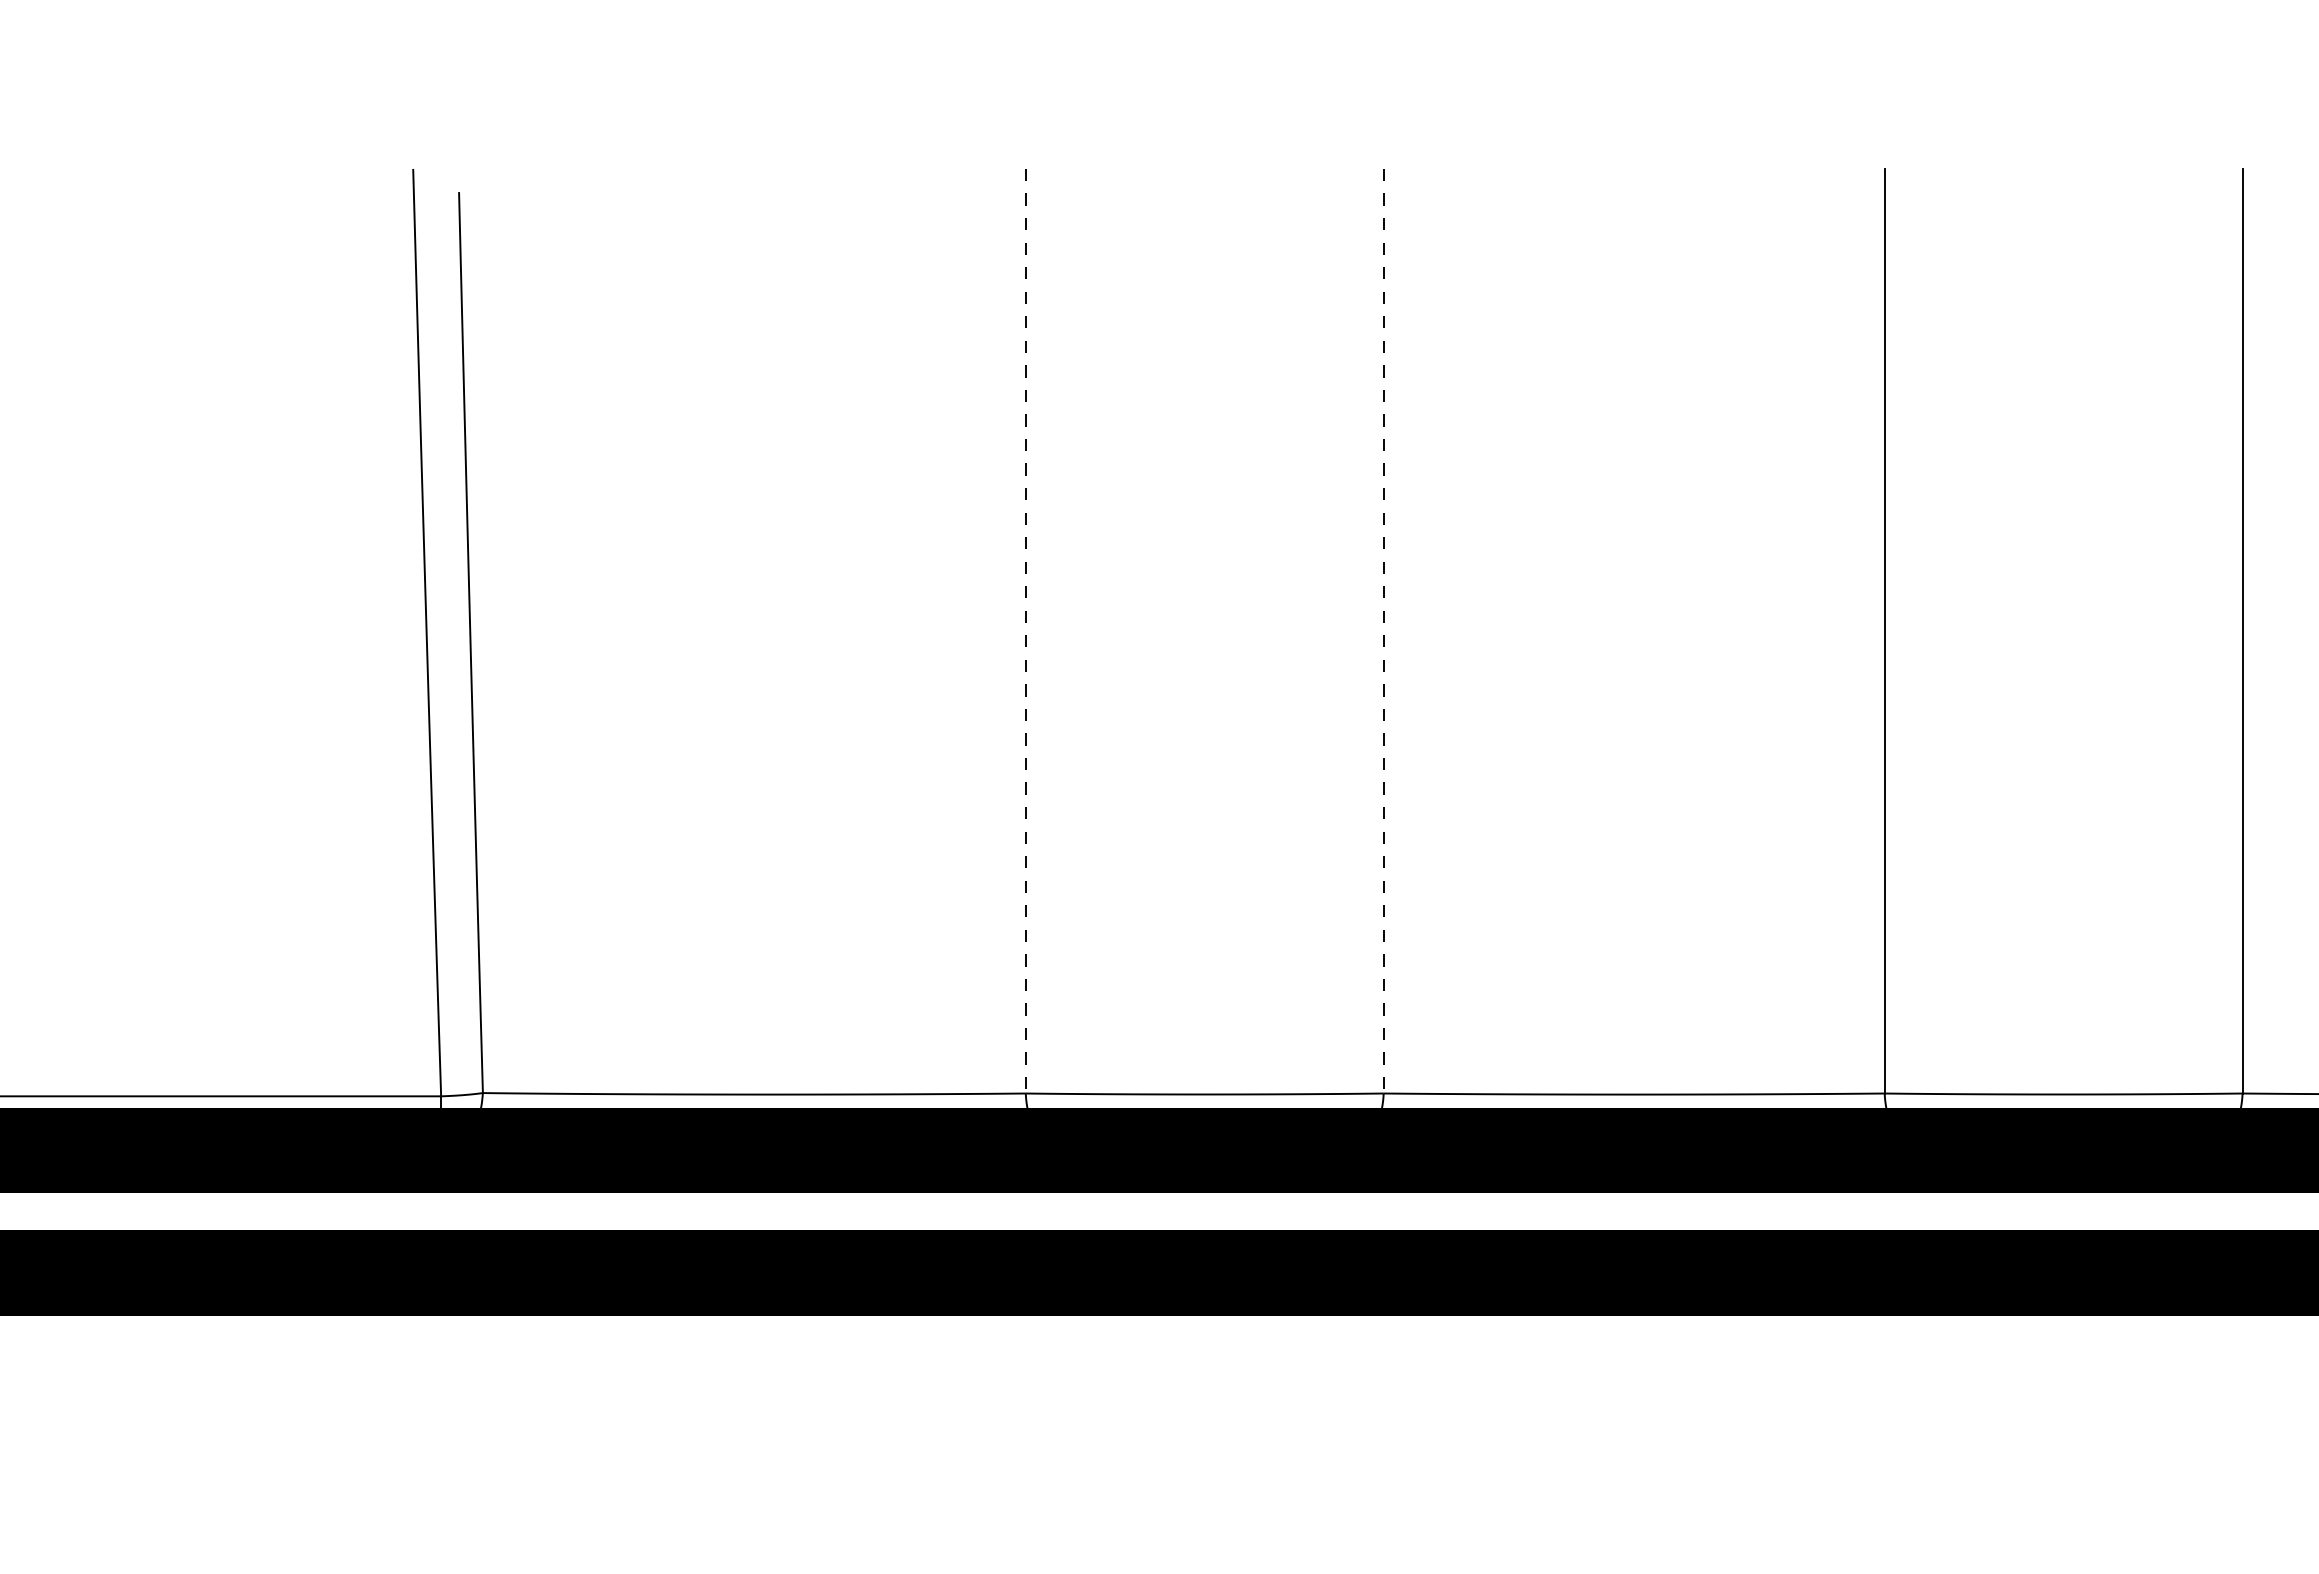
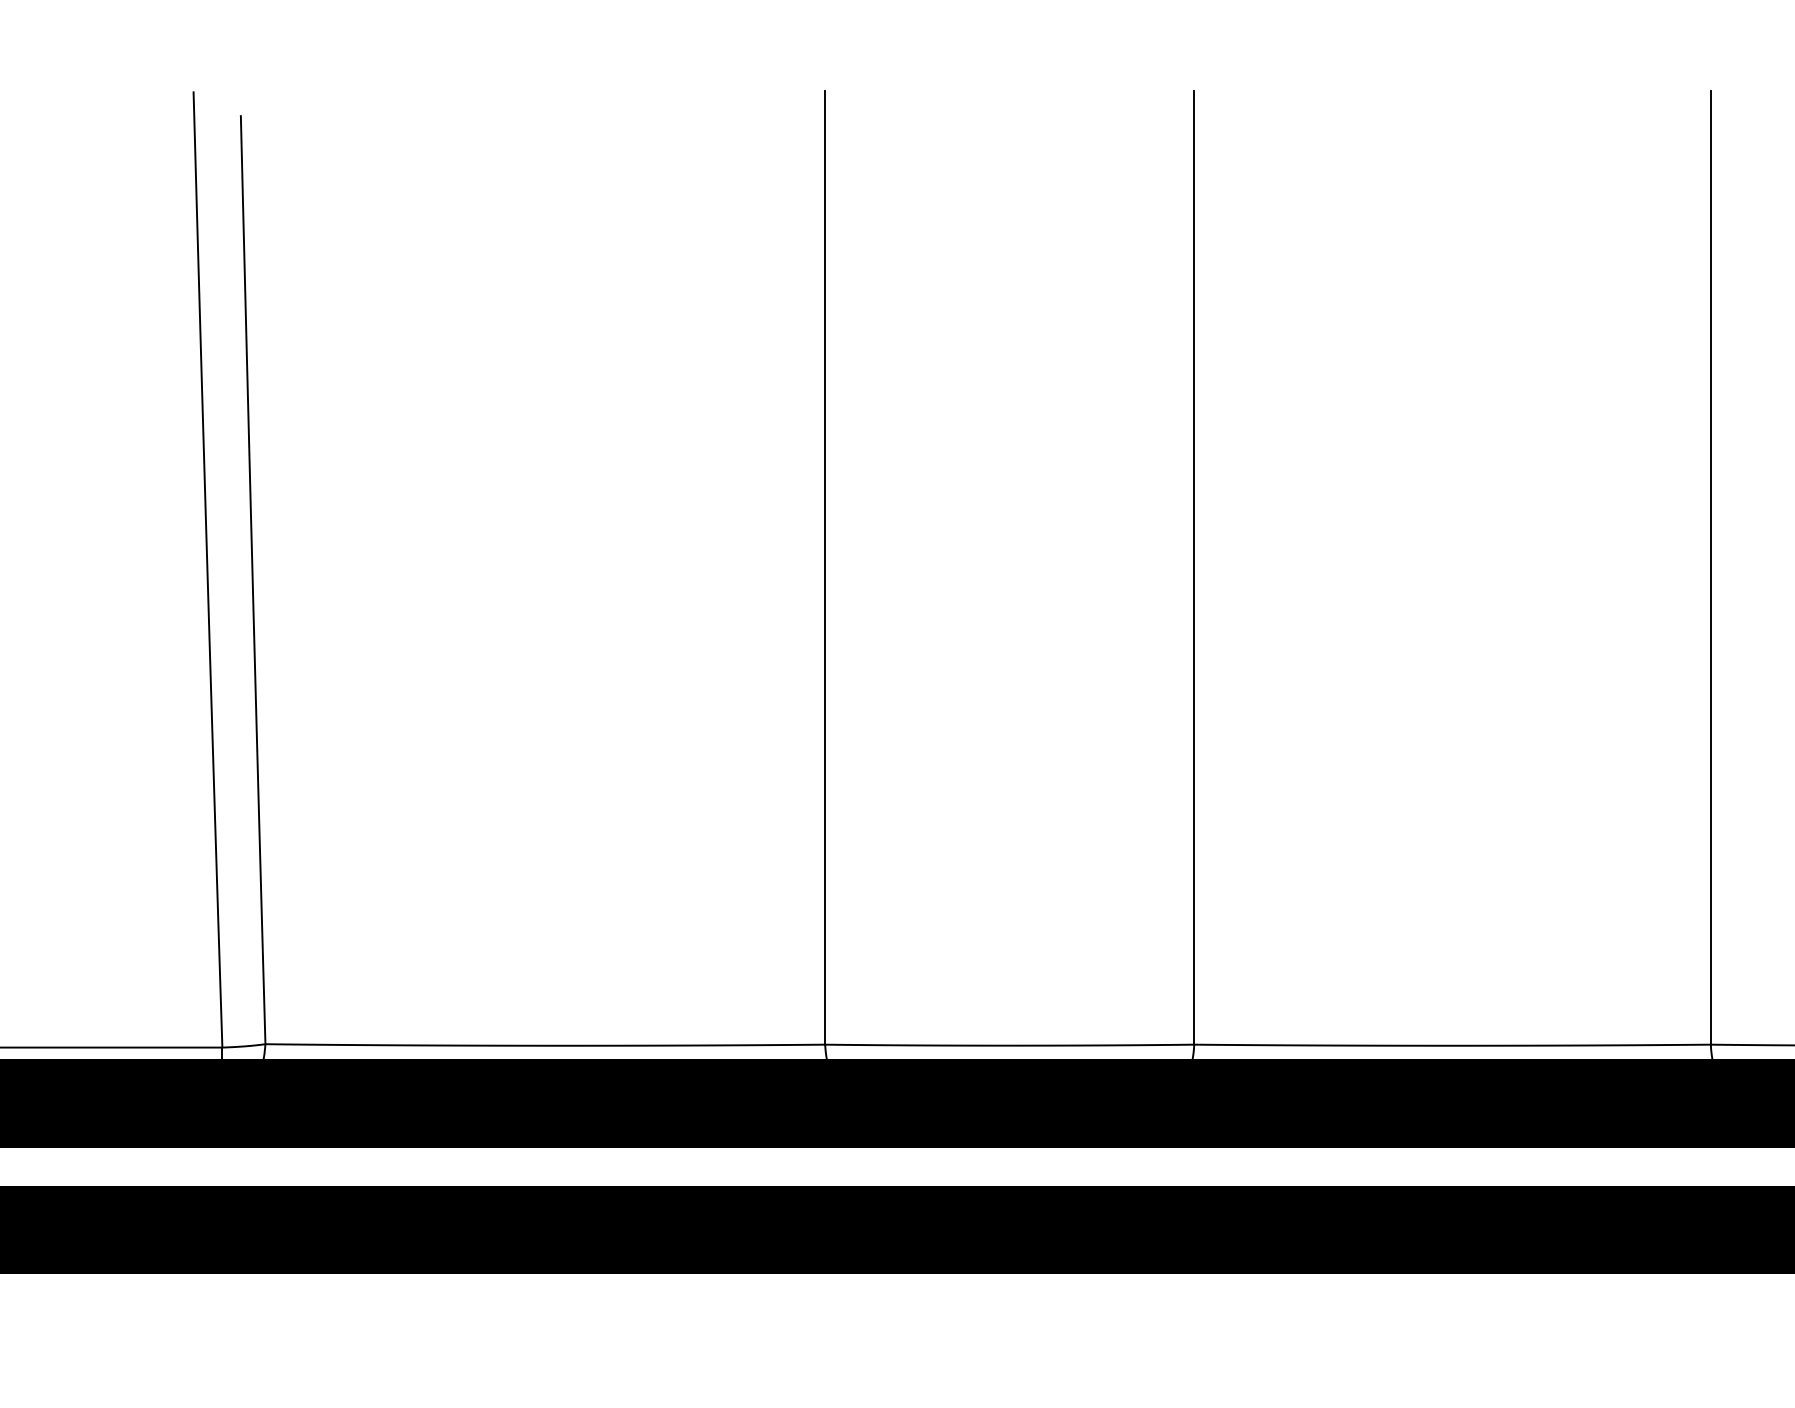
line: (1025, 631) -> (824, 568), dashed -> solid
line: (1383, 631) -> (1194, 568), dashed -> solid

